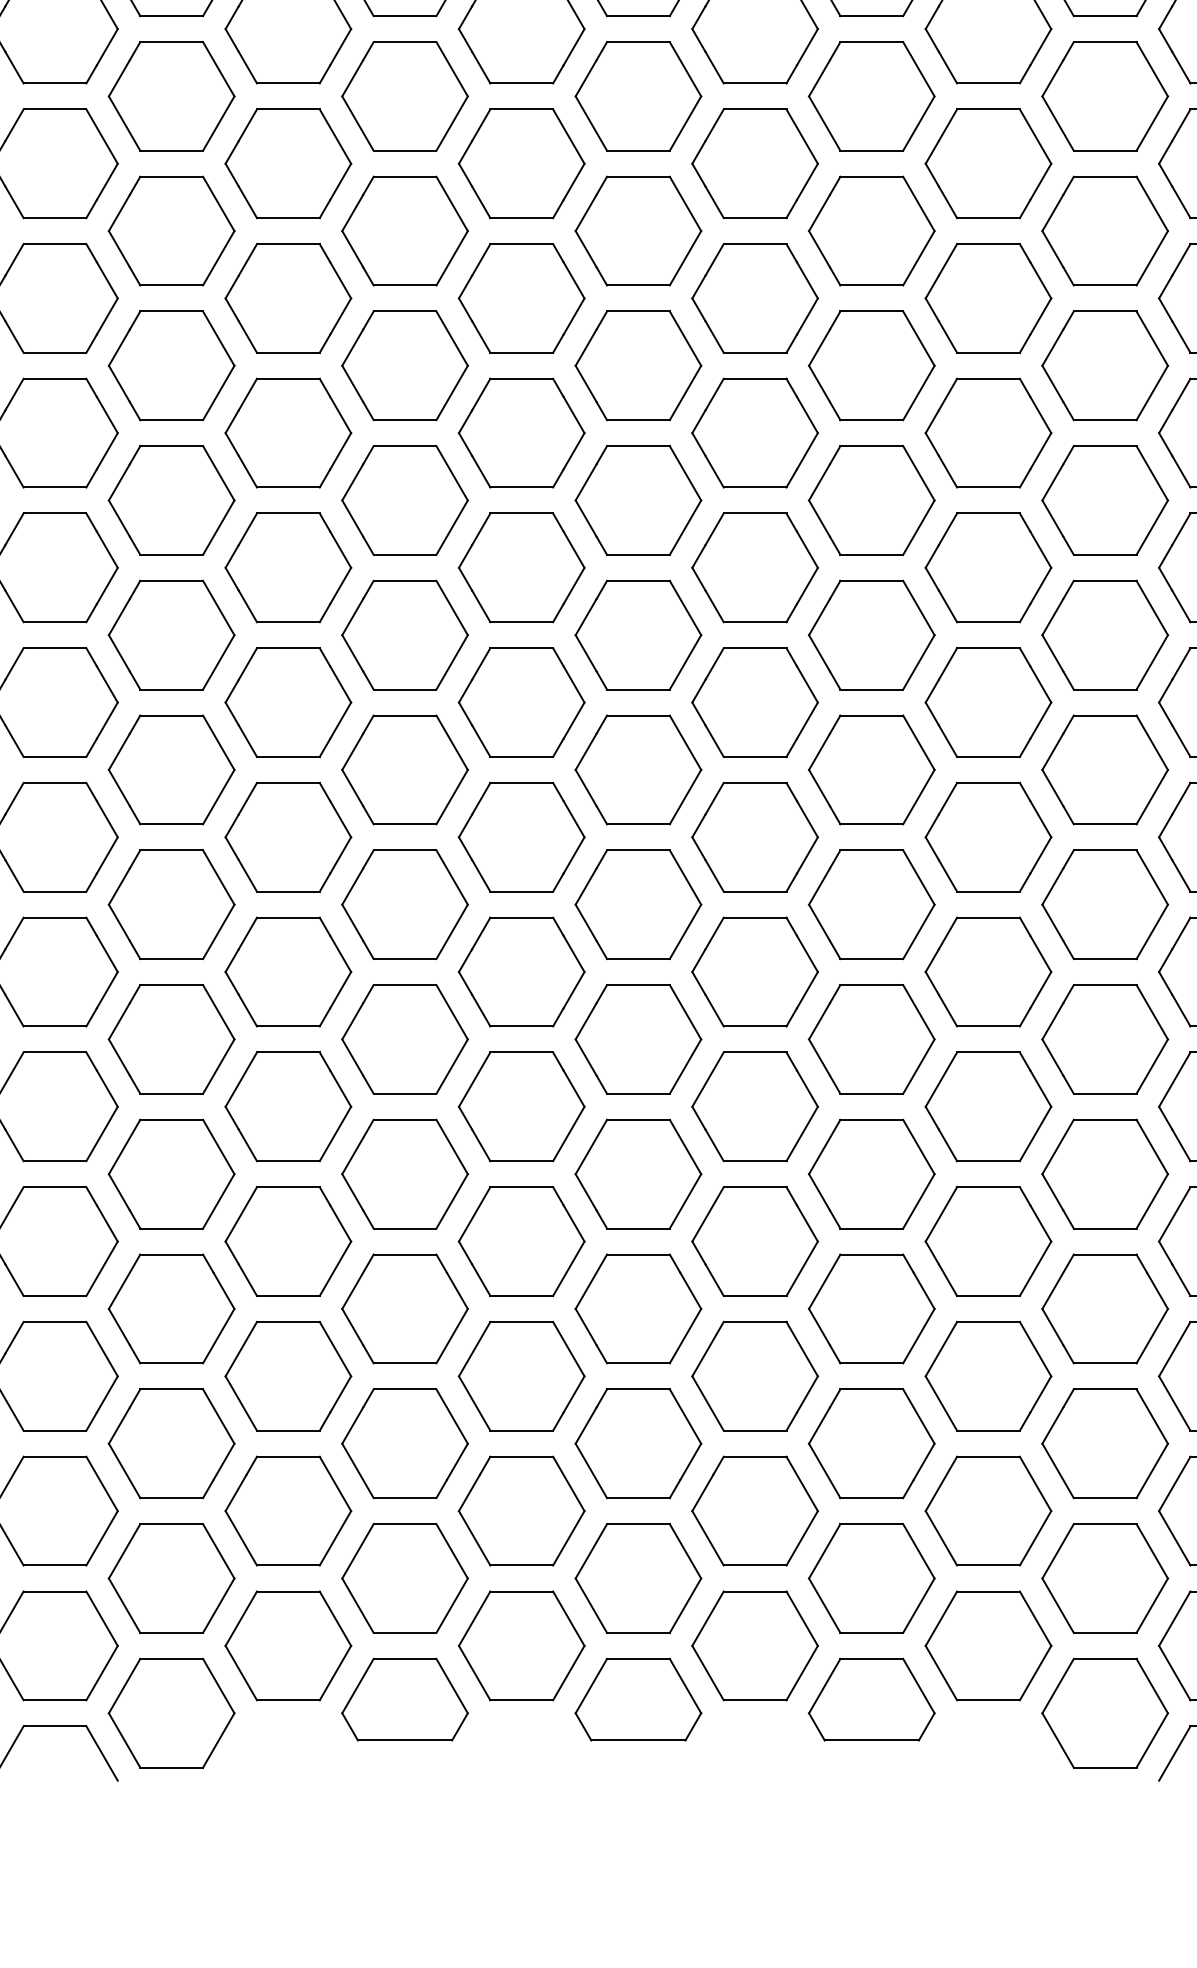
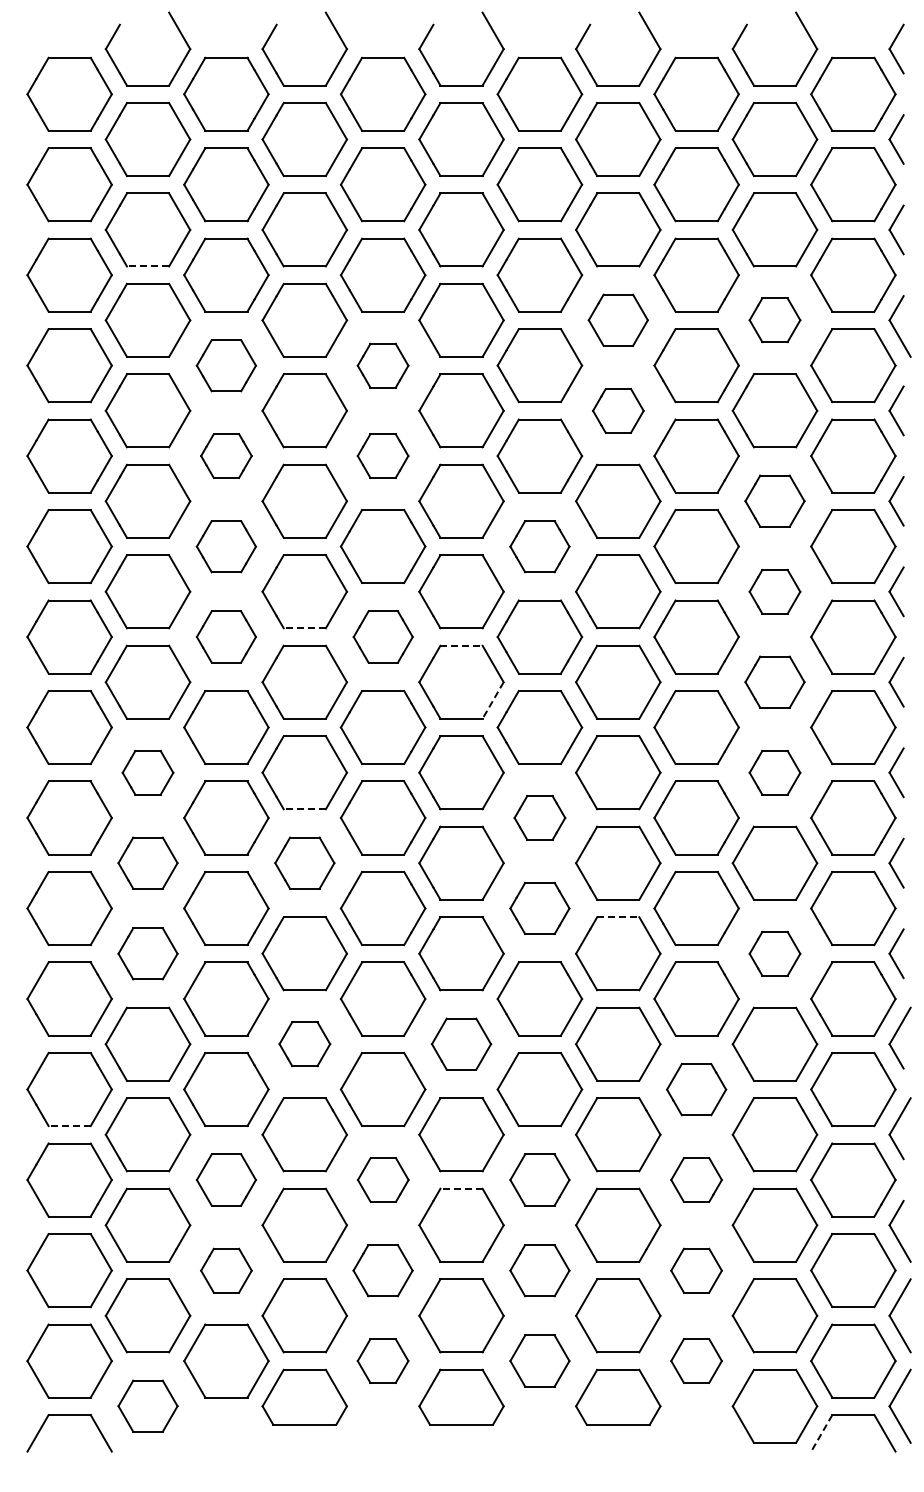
line: (170, 16) -> (147, 266), solid -> dashed
part: (872, 95) -> (618, 319), size x0.7
part: (1104, 95) -> (774, 319), size x0.6
part: (288, 163) -> (226, 365), size x0.7
part: (520, 163) -> (382, 365), size x0.6
part: (872, 230) -> (618, 410), size x0.6
part: (288, 297) -> (226, 455), size x0.6
part: (520, 297) -> (382, 455), size x0.6
part: (1104, 364) -> (774, 500), size x0.7
part: (288, 433) -> (226, 546), size x0.7
part: (754, 433) -> (539, 546), size x0.7
part: (1104, 500) -> (774, 591), size x0.6
line: (404, 555) -> (304, 628), solid -> dashed
part: (288, 567) -> (226, 636), size x0.7
part: (522, 567) -> (383, 636), size x0.7
line: (639, 580) -> (462, 645), solid -> dashed
part: (1104, 634) -> (774, 681), size x0.7
line: (684, 662) -> (492, 700), solid -> dashed
part: (170, 769) -> (147, 772), size x0.6
part: (1104, 769) -> (774, 772), size x0.6
line: (404, 824) -> (304, 809), solid -> dashed
part: (754, 836) -> (539, 817), size x0.6
part: (170, 903) -> (147, 862), size x0.7
part: (404, 903) -> (304, 862), size x0.7
part: (754, 972) -> (539, 908), size x0.7
line: (872, 985) -> (618, 917), solid -> dashed
part: (170, 1039) -> (147, 953), size x0.7
part: (1104, 1039) -> (774, 953), size x0.6
part: (404, 1173) -> (304, 1043), size x0.6
part: (638, 1173) -> (461, 1043), size x0.7
part: (988, 1241) -> (696, 1089), size x0.7
line: (54, 1296) -> (69, 1126), solid -> dashed
part: (288, 1375) -> (226, 1179), size x0.7
part: (522, 1375) -> (383, 1179), size x0.6
part: (754, 1375) -> (539, 1179), size x0.7
part: (988, 1375) -> (696, 1179), size x0.6
line: (638, 1388) -> (461, 1188), solid -> dashed
part: (288, 1511) -> (226, 1270), size x0.6
part: (520, 1511) -> (382, 1270), size x0.7
part: (754, 1511) -> (539, 1270), size x0.7
part: (988, 1511) -> (696, 1270), size x0.6
part: (520, 1645) -> (382, 1360), size x0.6
part: (754, 1645) -> (539, 1360), size x0.7
part: (988, 1645) -> (696, 1360), size x0.6
part: (170, 1712) -> (147, 1405), size x0.7
line: (1174, 1753) -> (821, 1433), solid -> dashed

